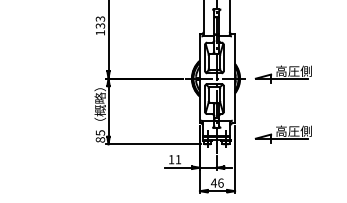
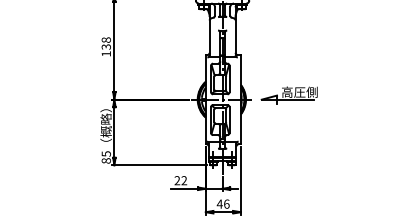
text: (100, 18) -> (106, 39), 133 -> 138
part: (282, 134) -> (288, 155), removed
text: (174, 159) -> (180, 180), 11 -> 22

